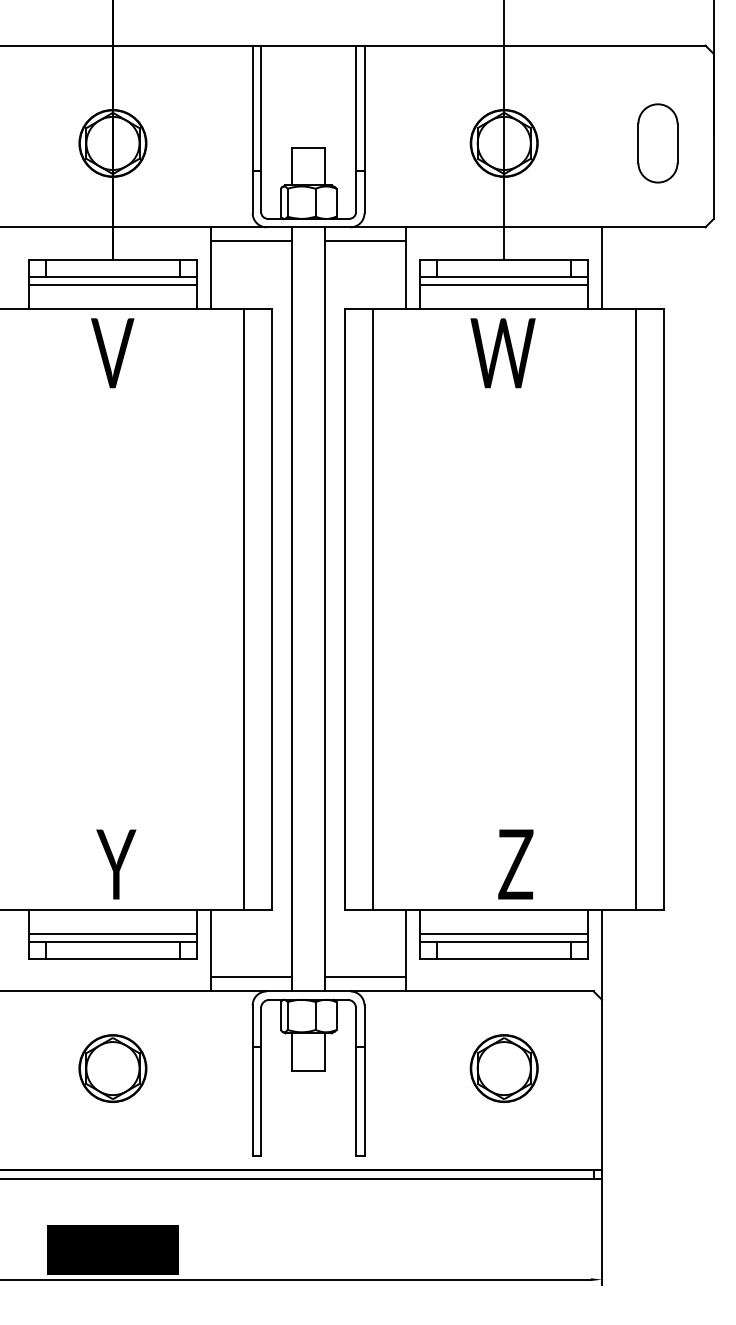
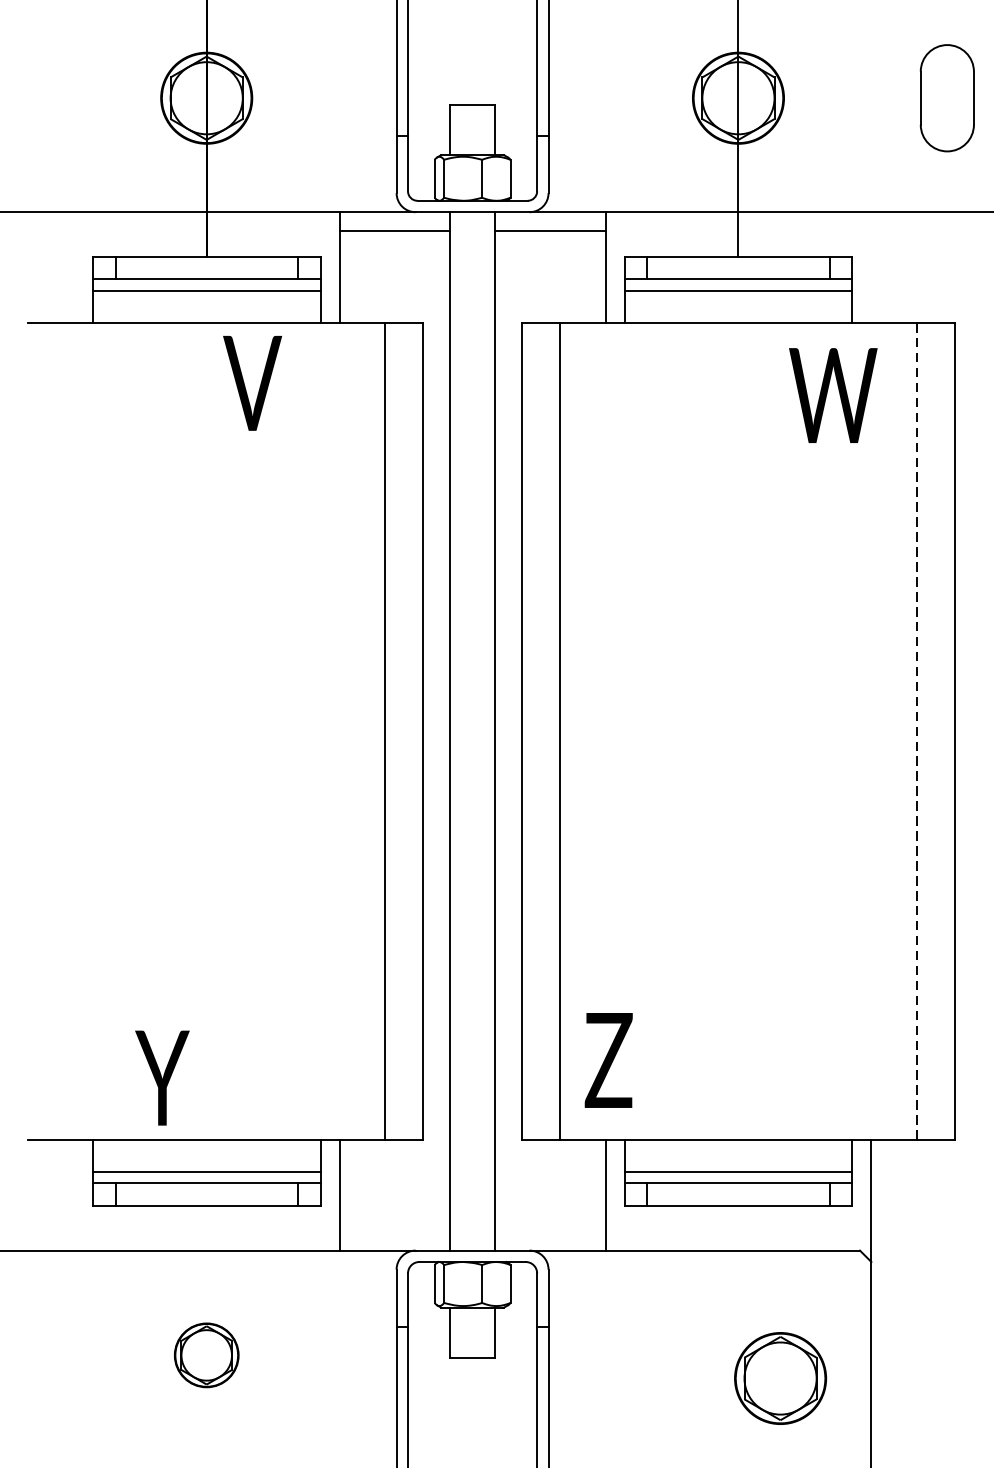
line: (602, 267) -> (871, 266), removed
text: (112, 353) -> (252, 383), moved
text: (502, 353) -> (832, 395), moved
line: (635, 608) -> (916, 730), solid -> dashed
text: (116, 864) -> (162, 1078), moved
text: (515, 864) -> (608, 1060), moved
line: (250, 977) -> (393, 1231), removed
line: (365, 977) -> (549, 1231), removed
part: (112, 1068) -> (206, 1355), size x0.7
part: (503, 1068) -> (779, 1378), moved

